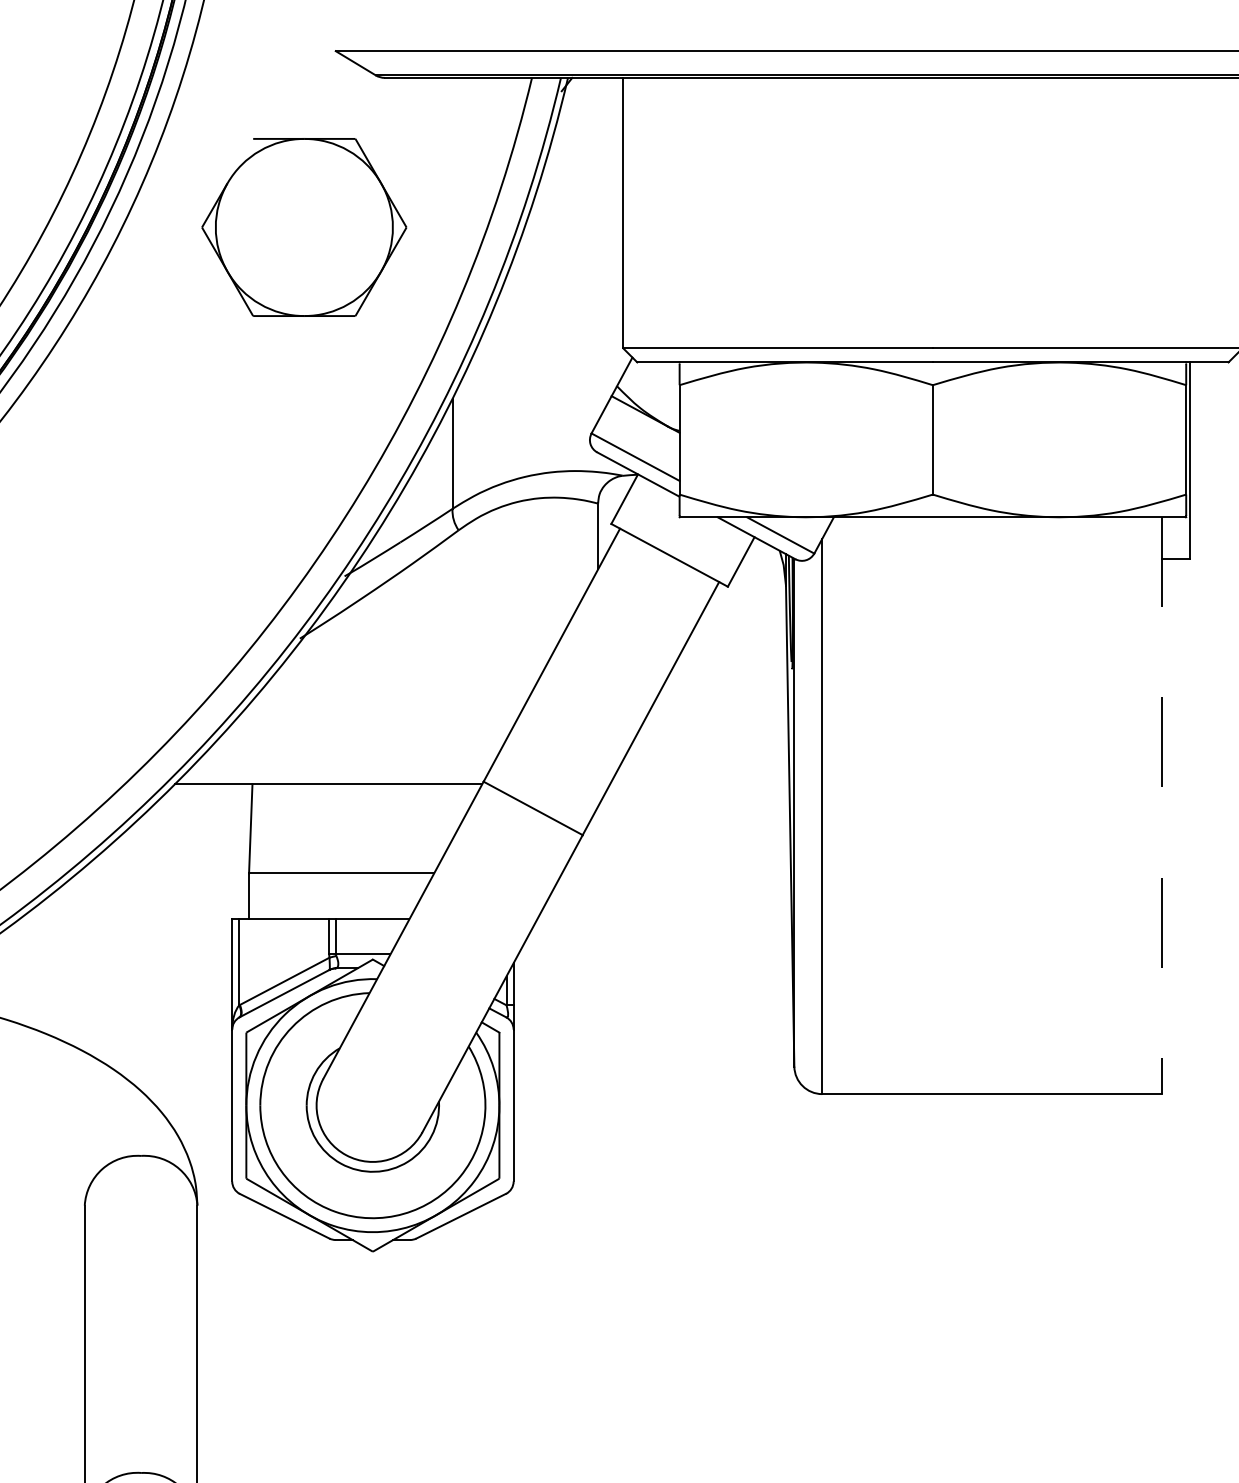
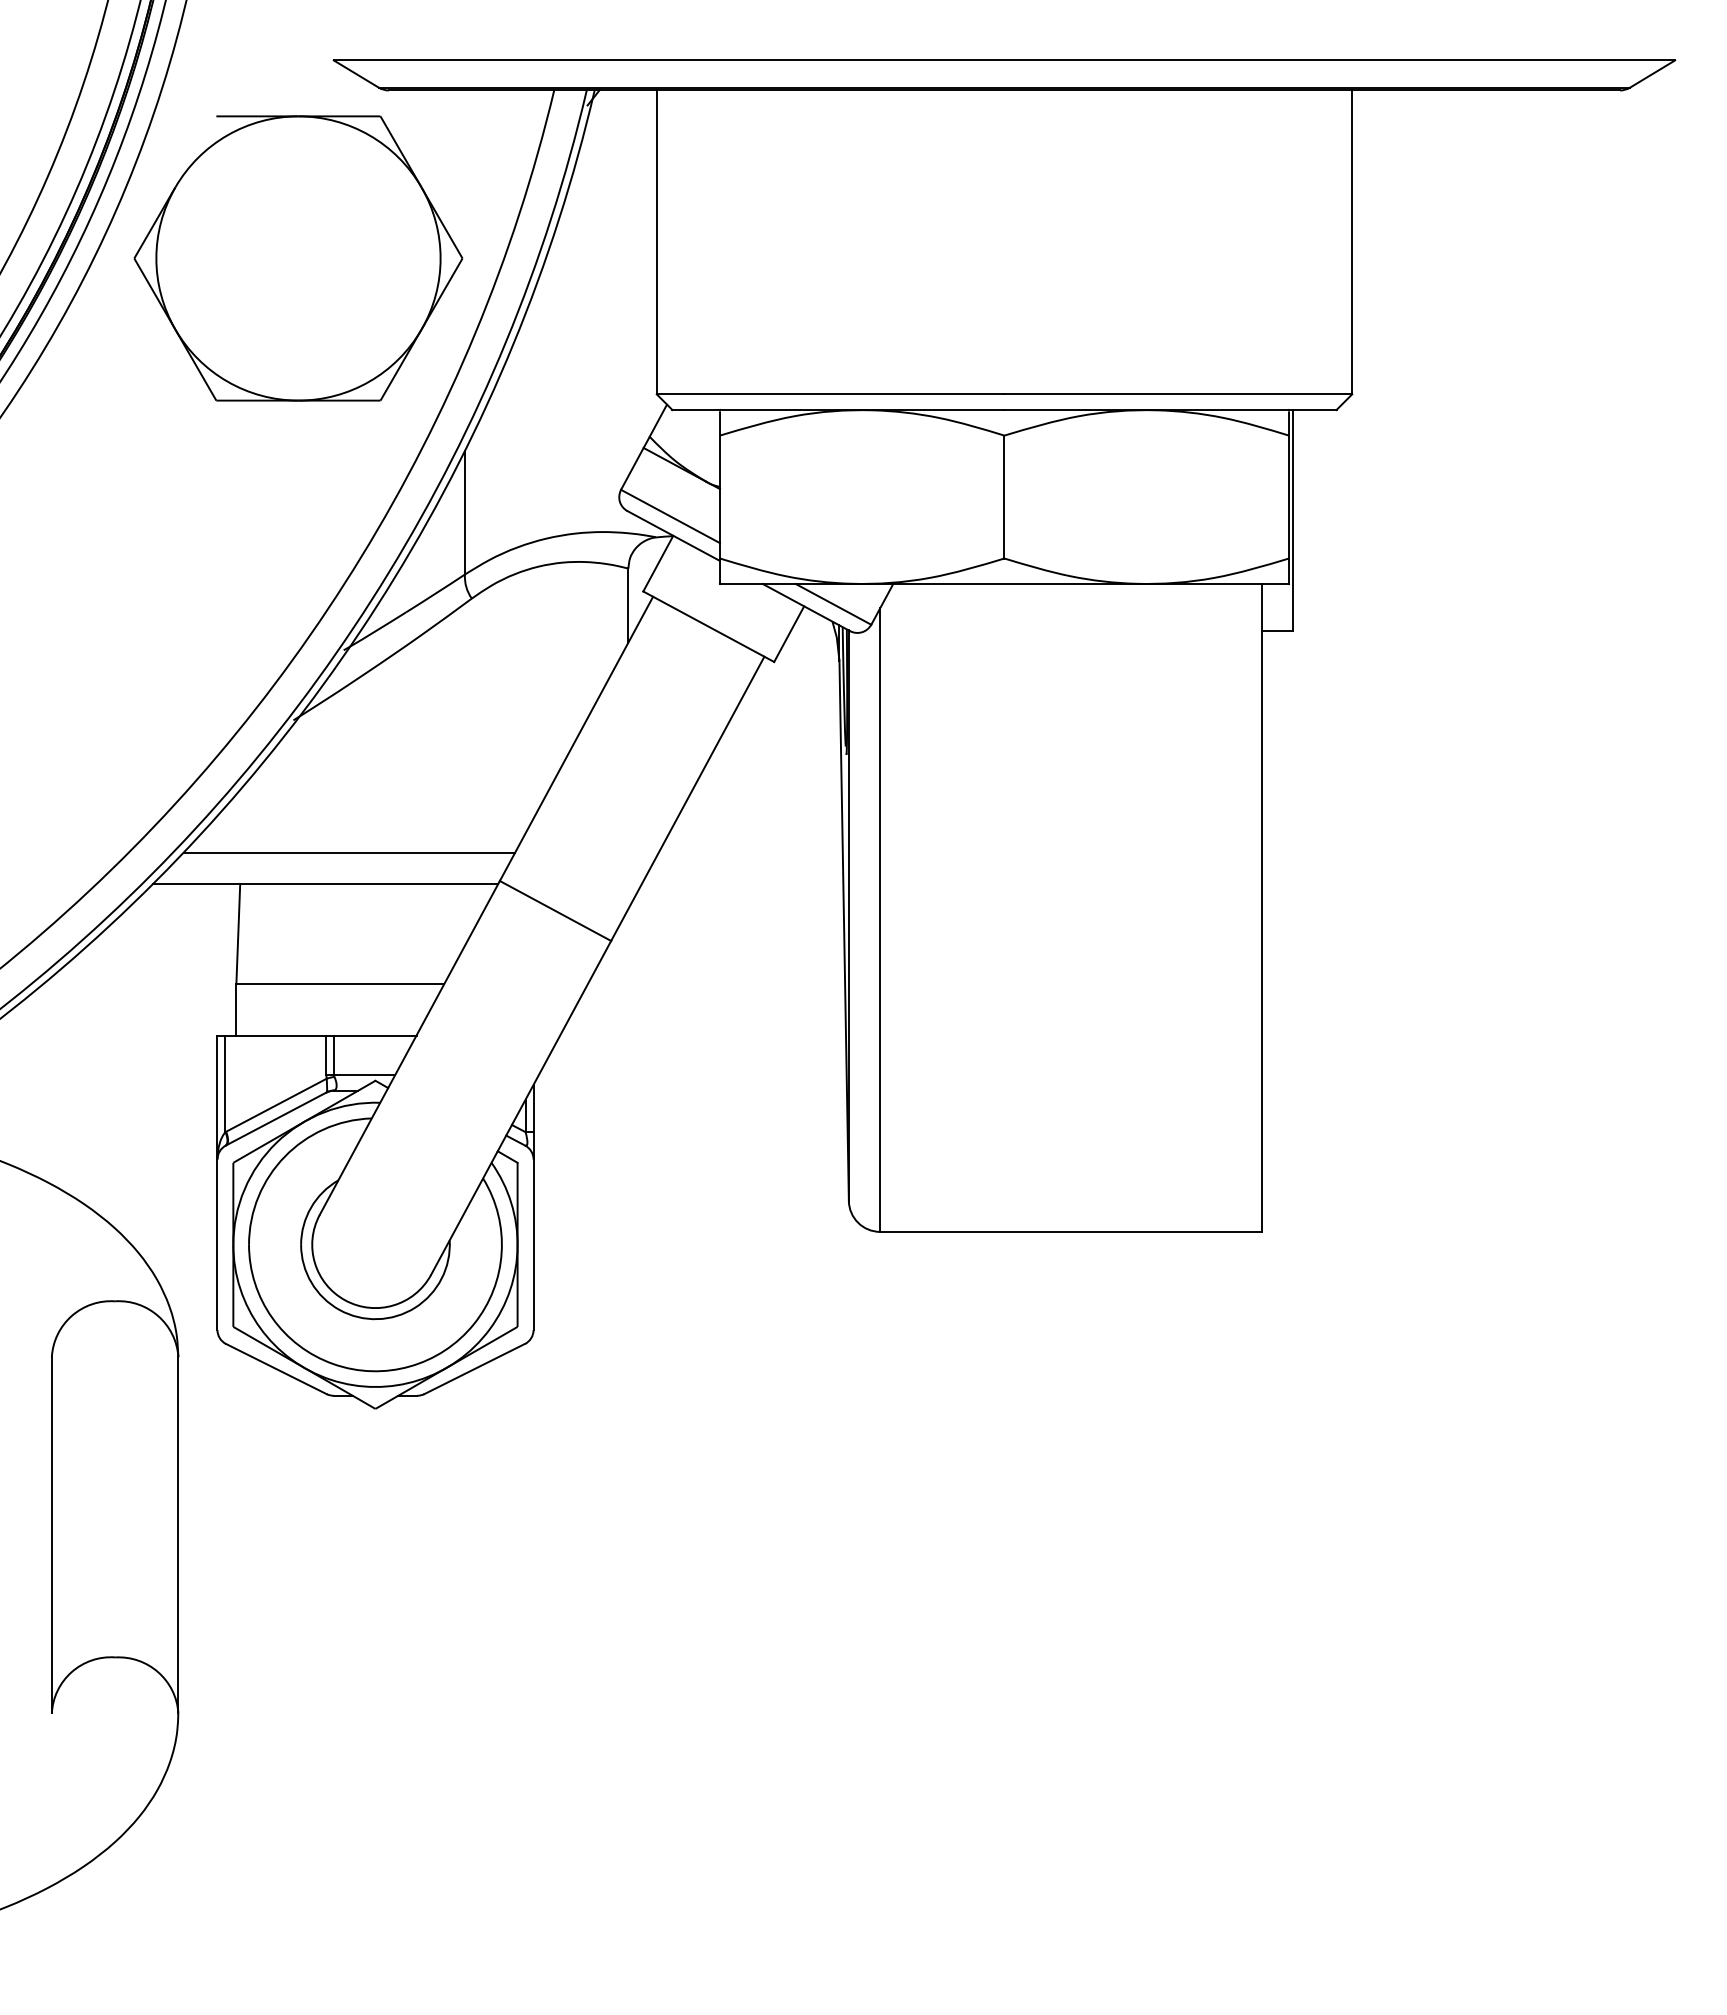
part: (304, 227) -> (298, 258), size x1.43
line: (349, 756) -> (349, 852), added
line: (1161, 805) -> (1261, 907), dashed -> solid

